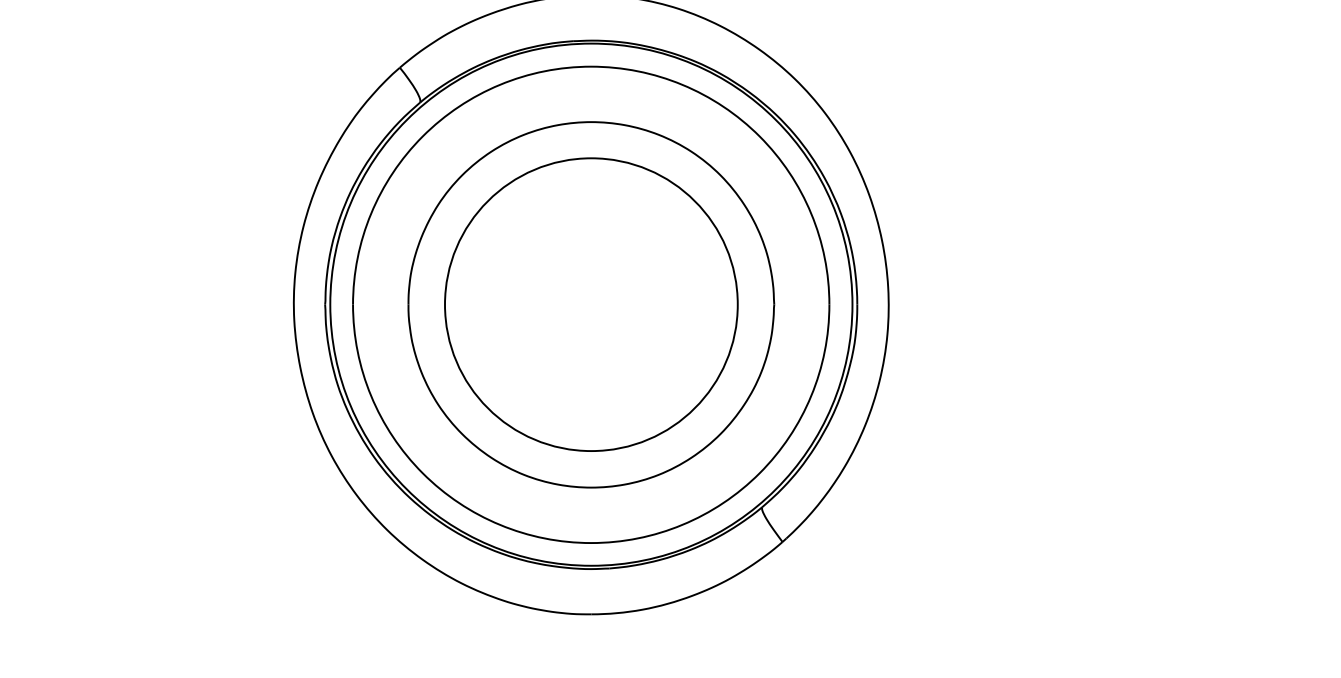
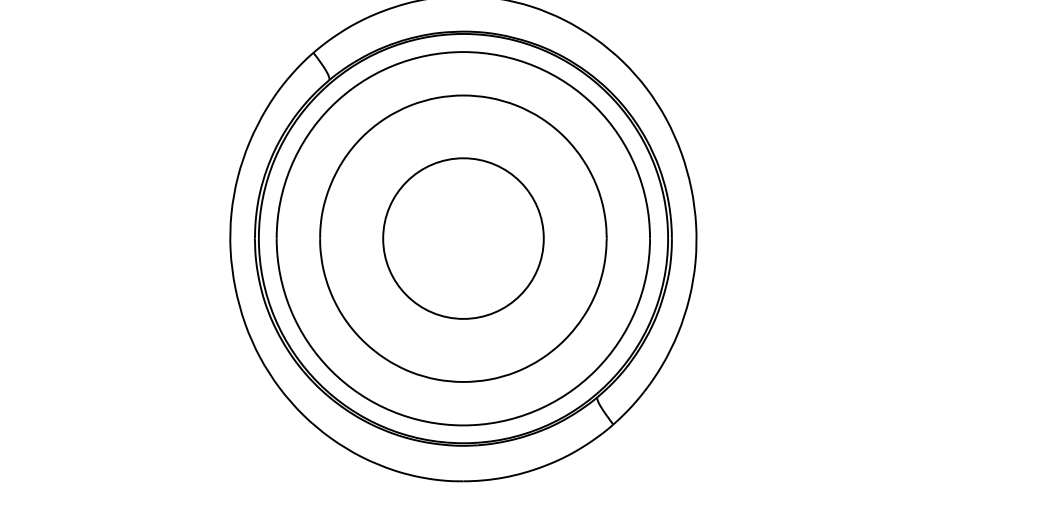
circle: (591, 304) -> (463, 238), size x0.7

